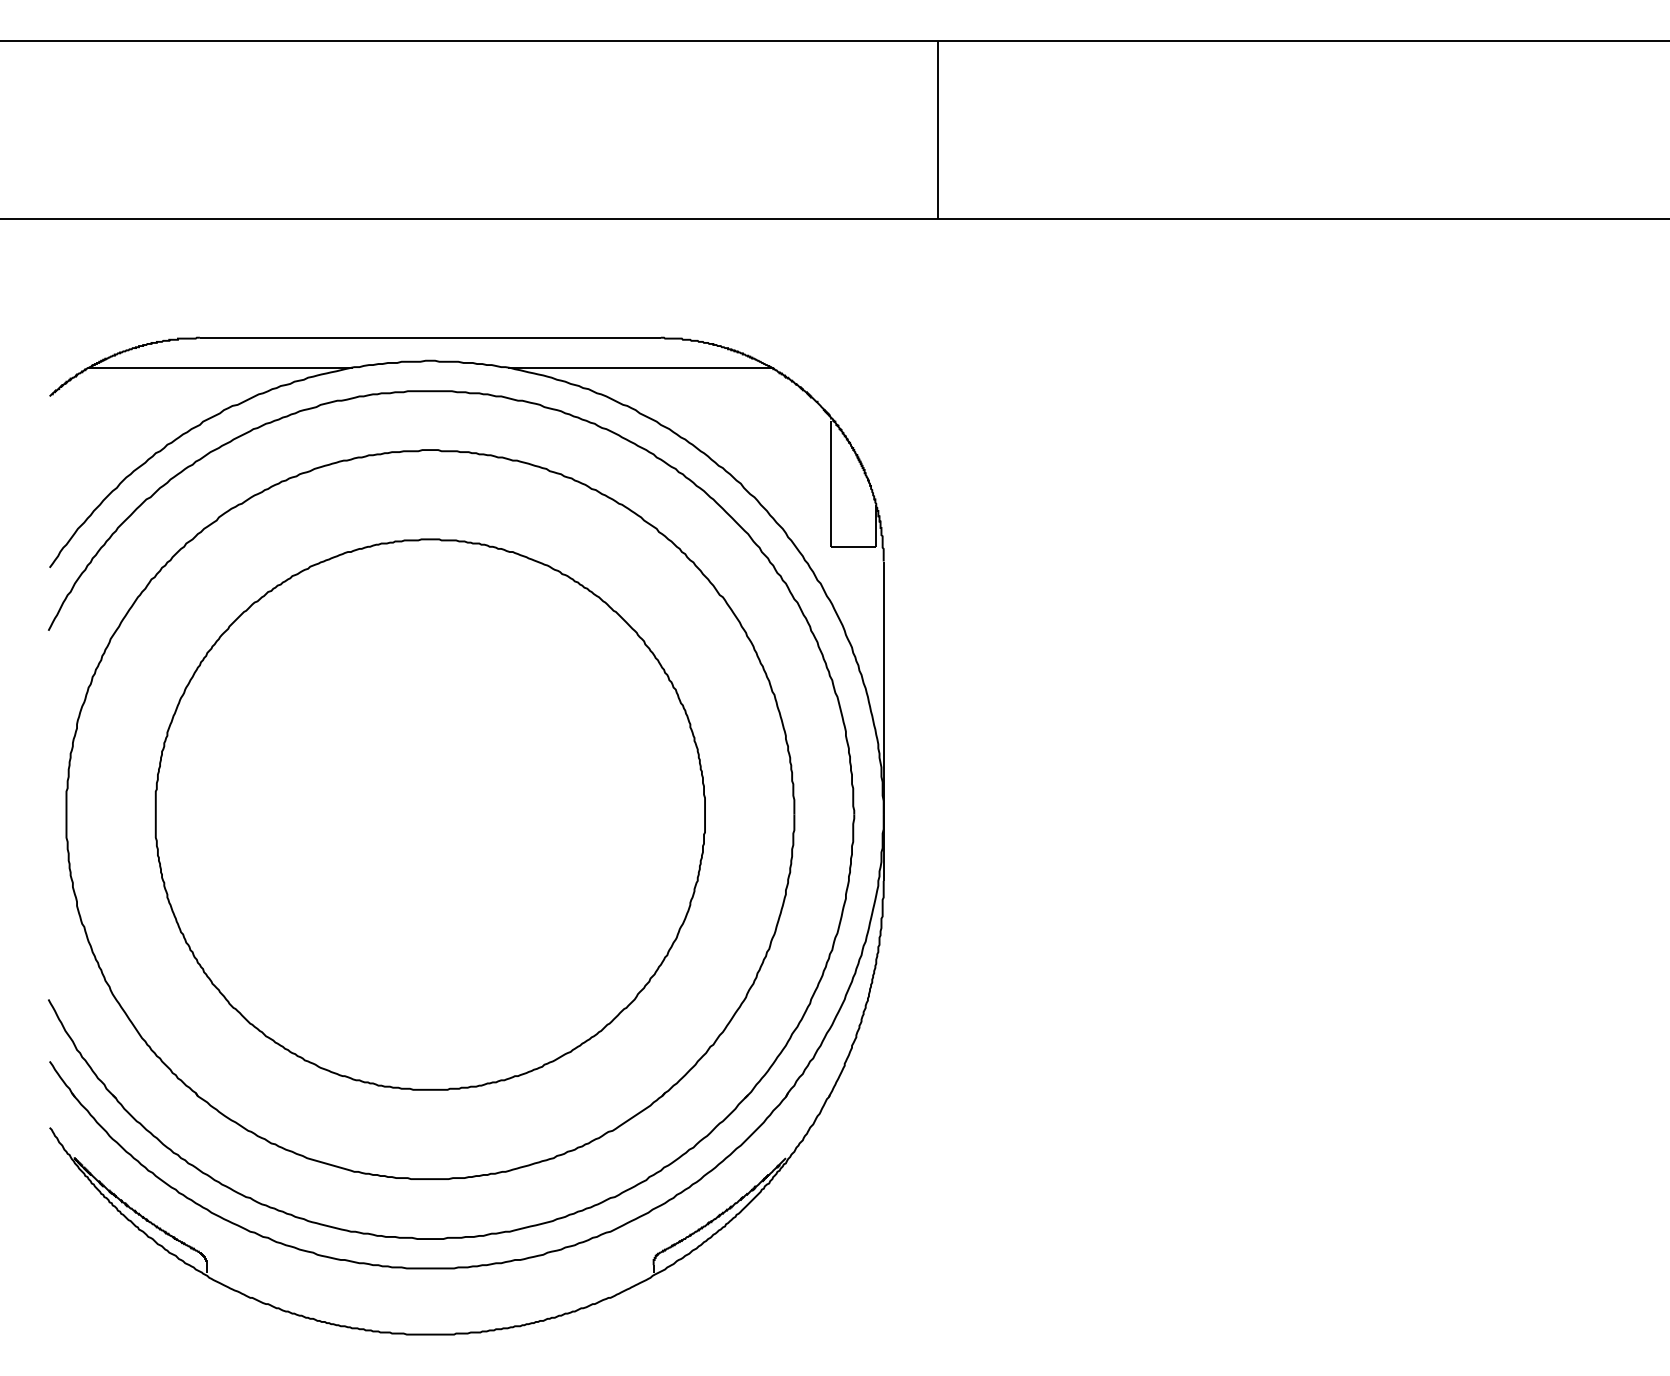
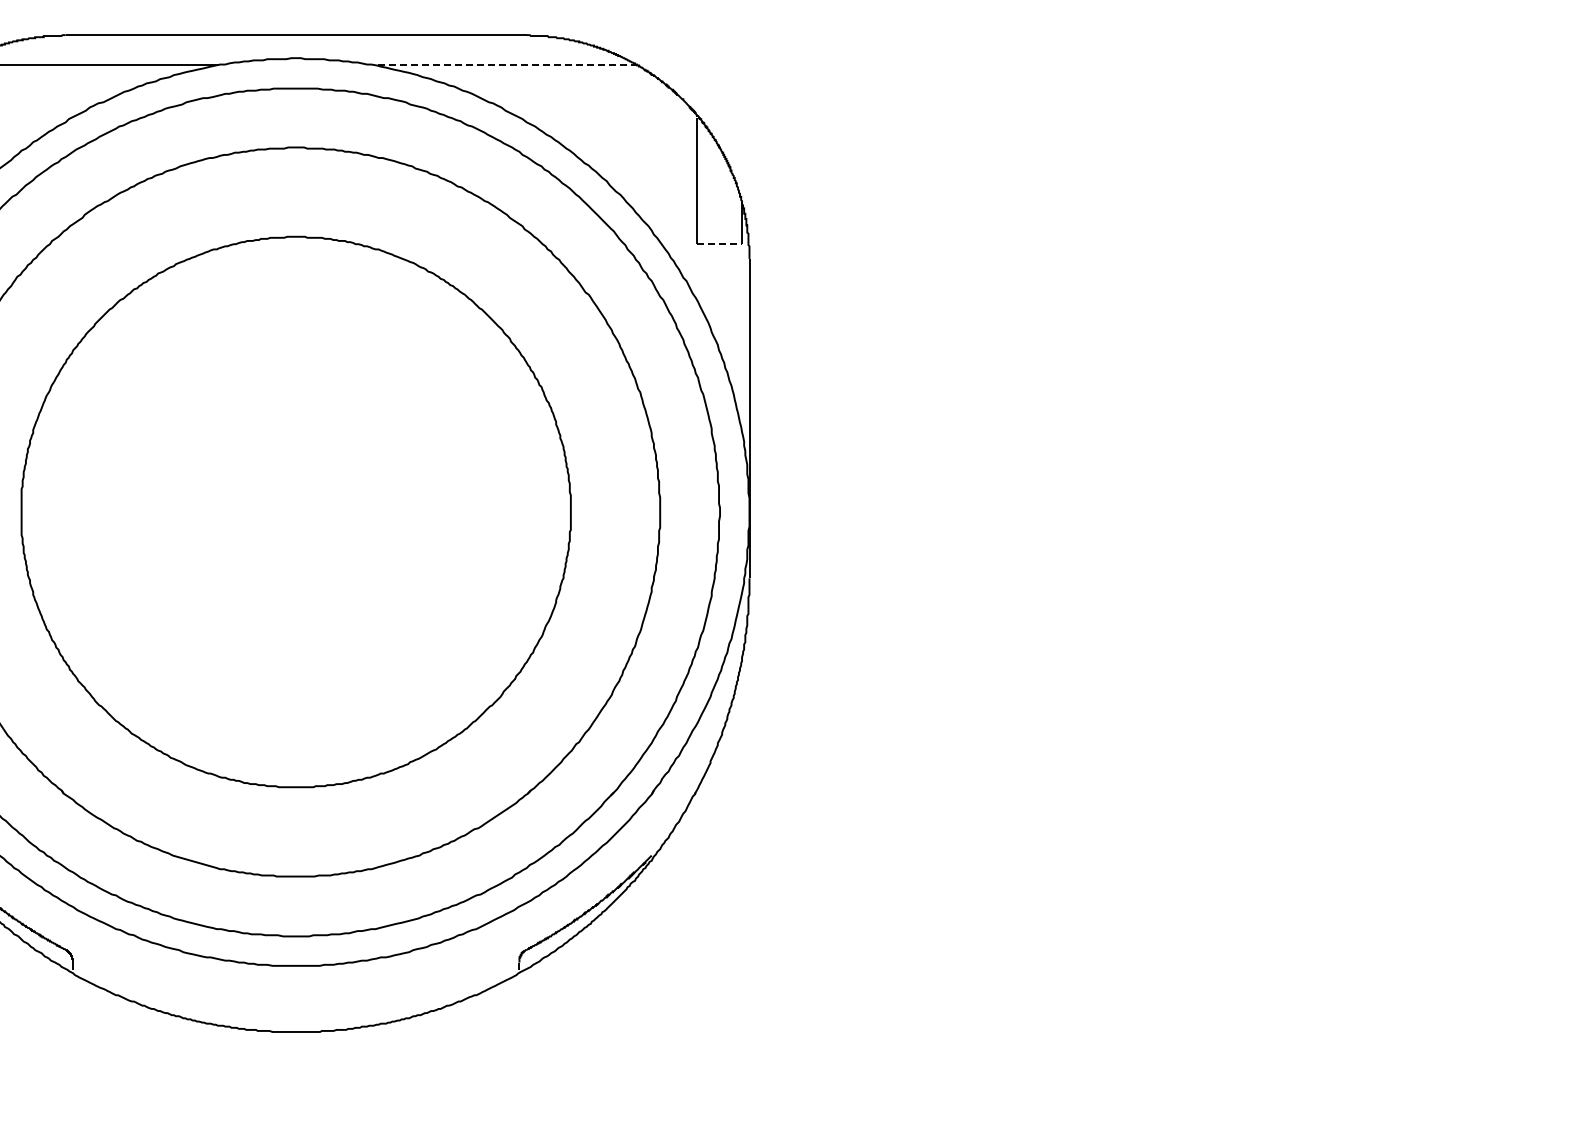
line: (639, 368) -> (505, 65), solid -> dashed
line: (853, 546) -> (719, 243), solid -> dashed

